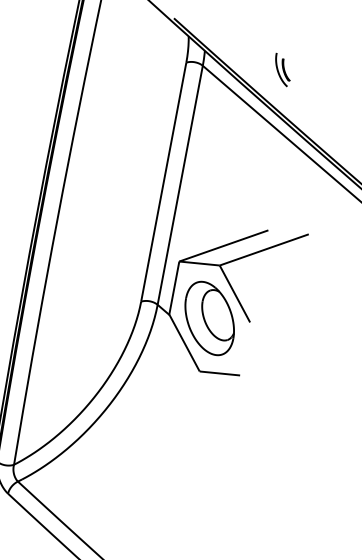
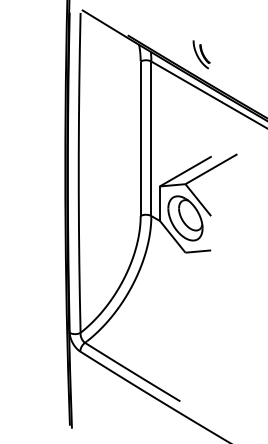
part: (282, 69) -> (201, 54), size x1.43

